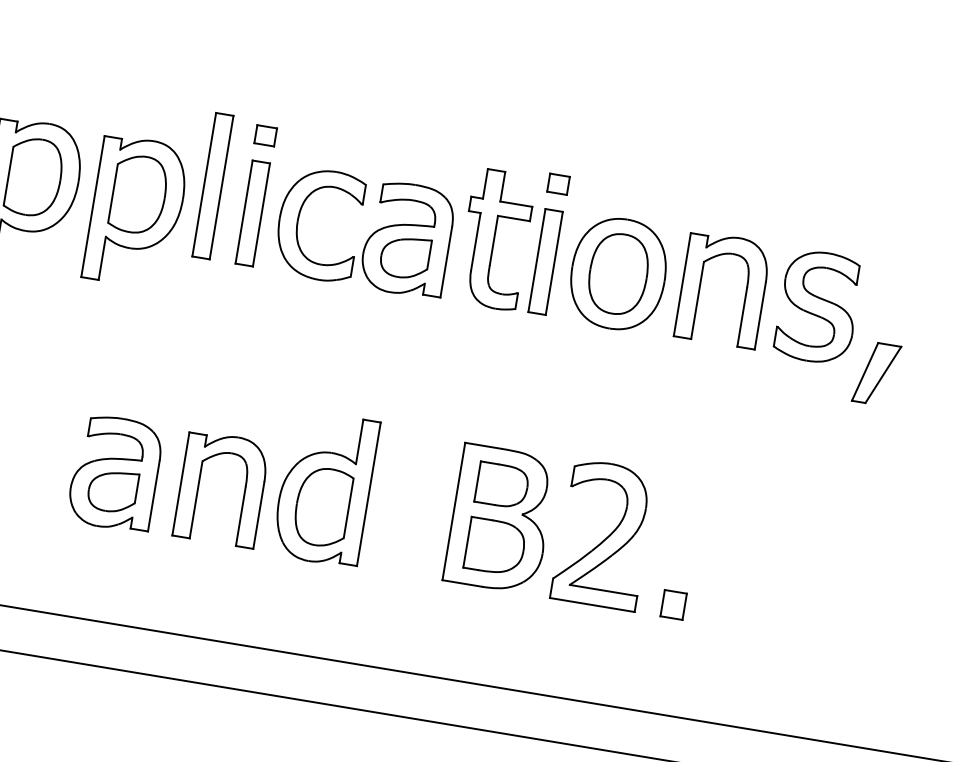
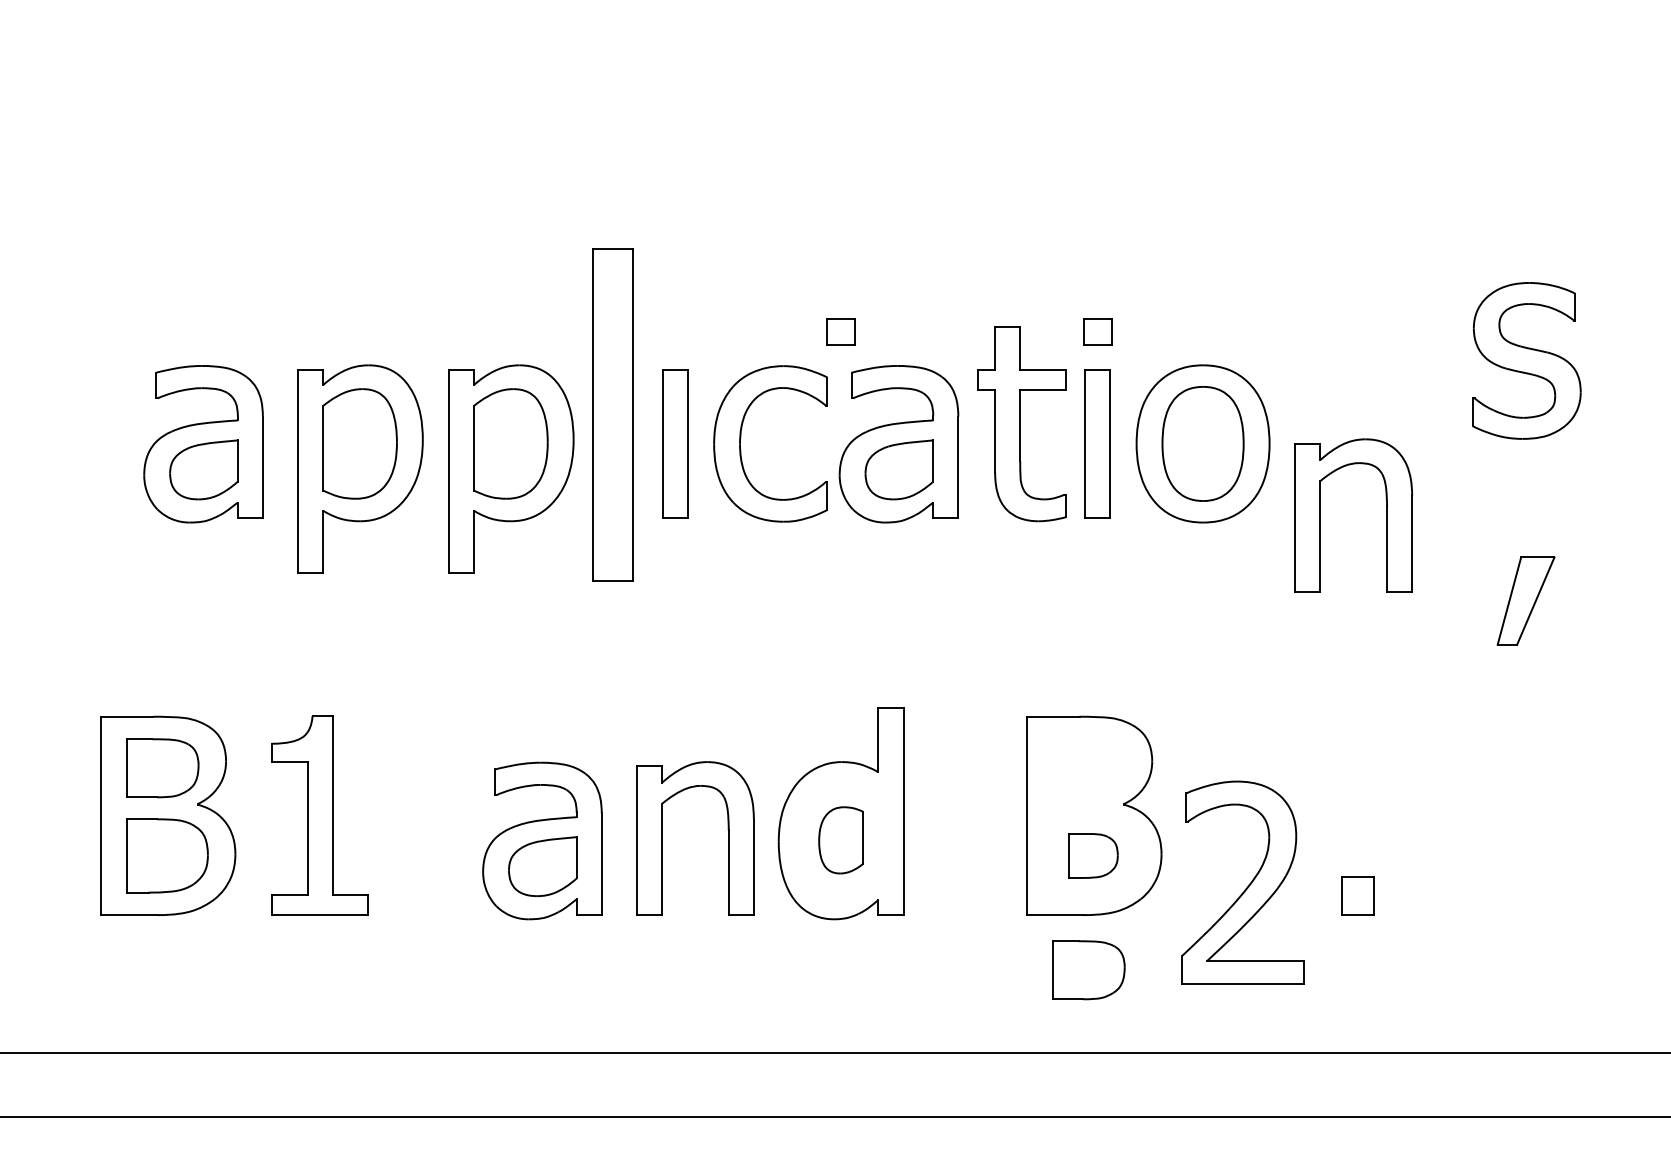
part: (265, 135) -> (840, 331), moved
part: (212, 185) -> (612, 414), size x1.6
part: (700, 285) -> (1320, 515), moved
part: (818, 306) -> (1526, 360), moved
part: (876, 373) -> (1525, 600), moved
part: (501, 485) -> (1088, 970), moved
part: (321, 507) -> (840, 840), size x0.6
part: (607, 536) -> (1248, 884), moved
part: (495, 546) -> (1093, 855), size x0.6

